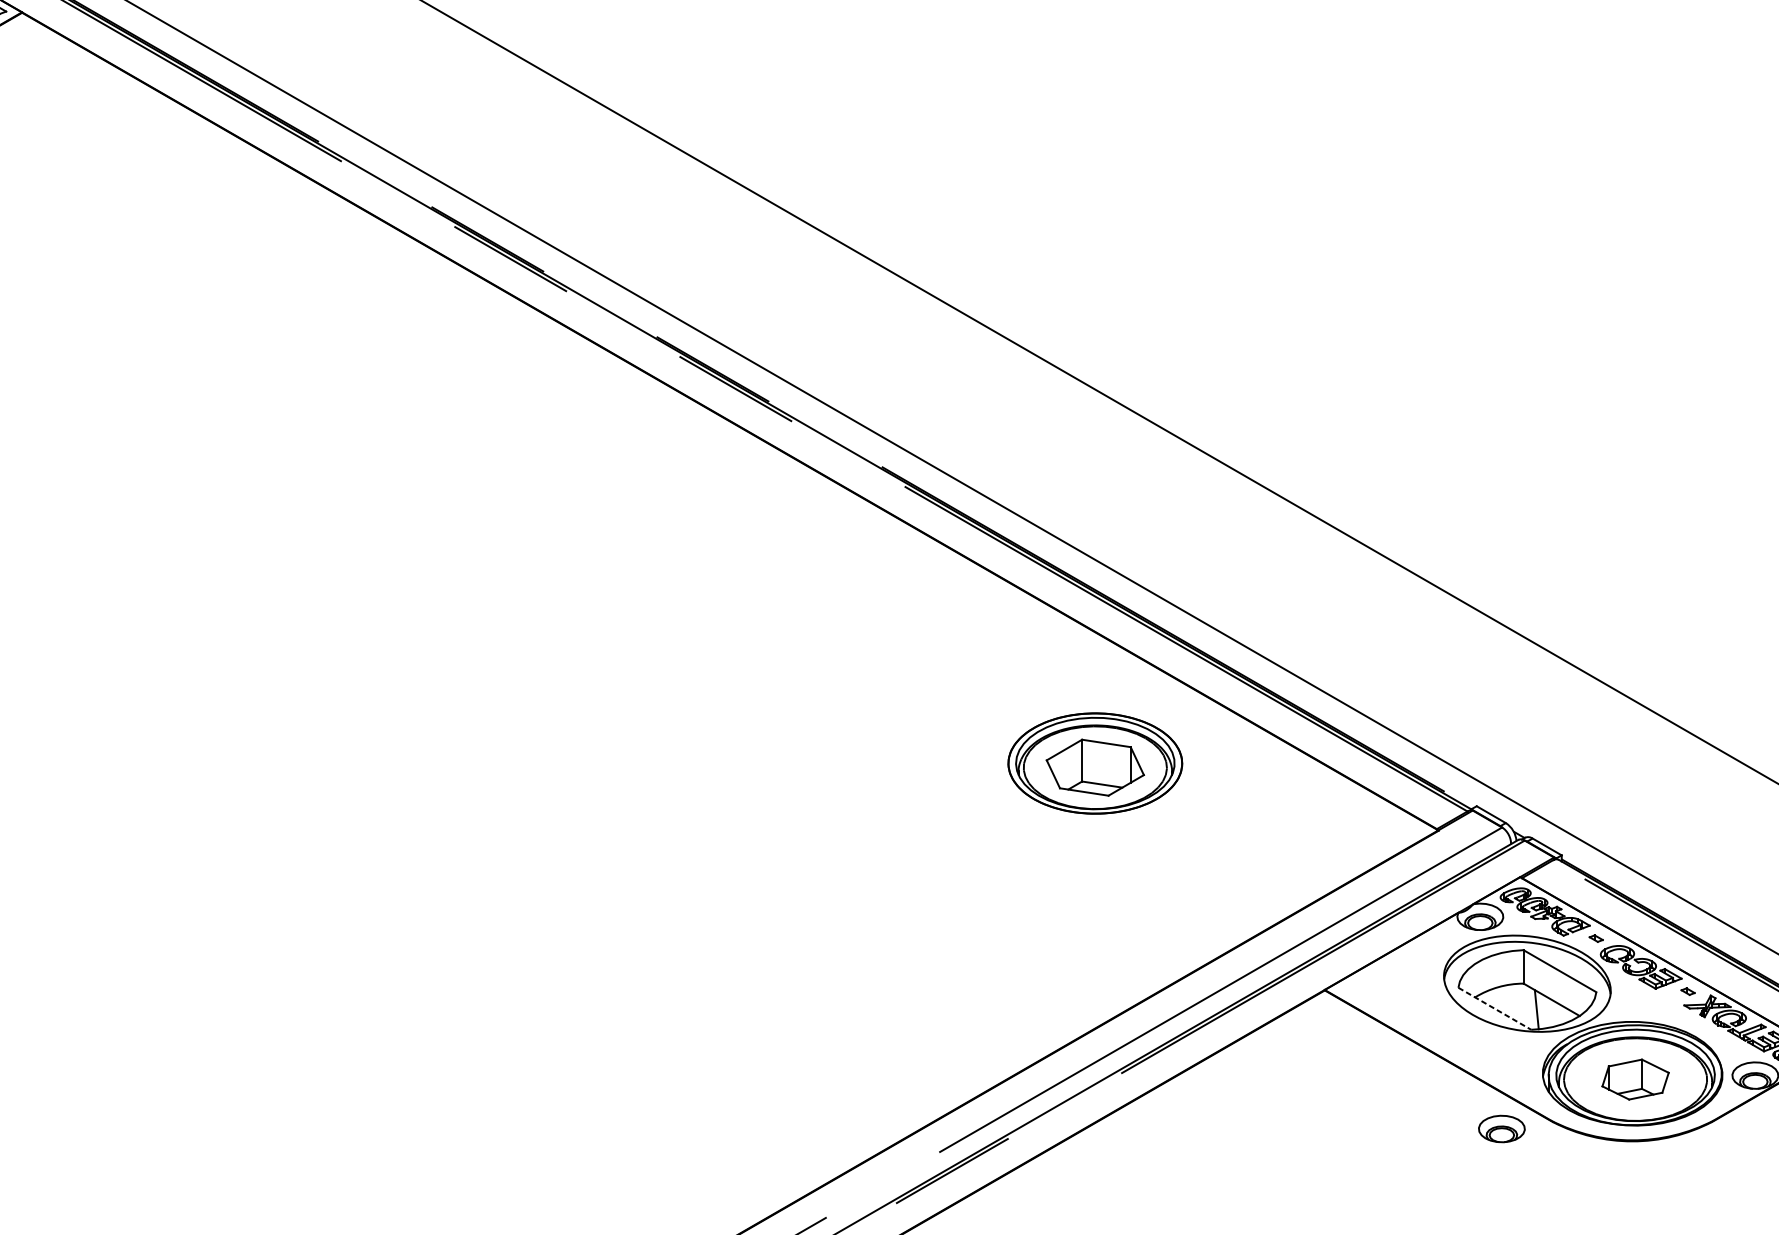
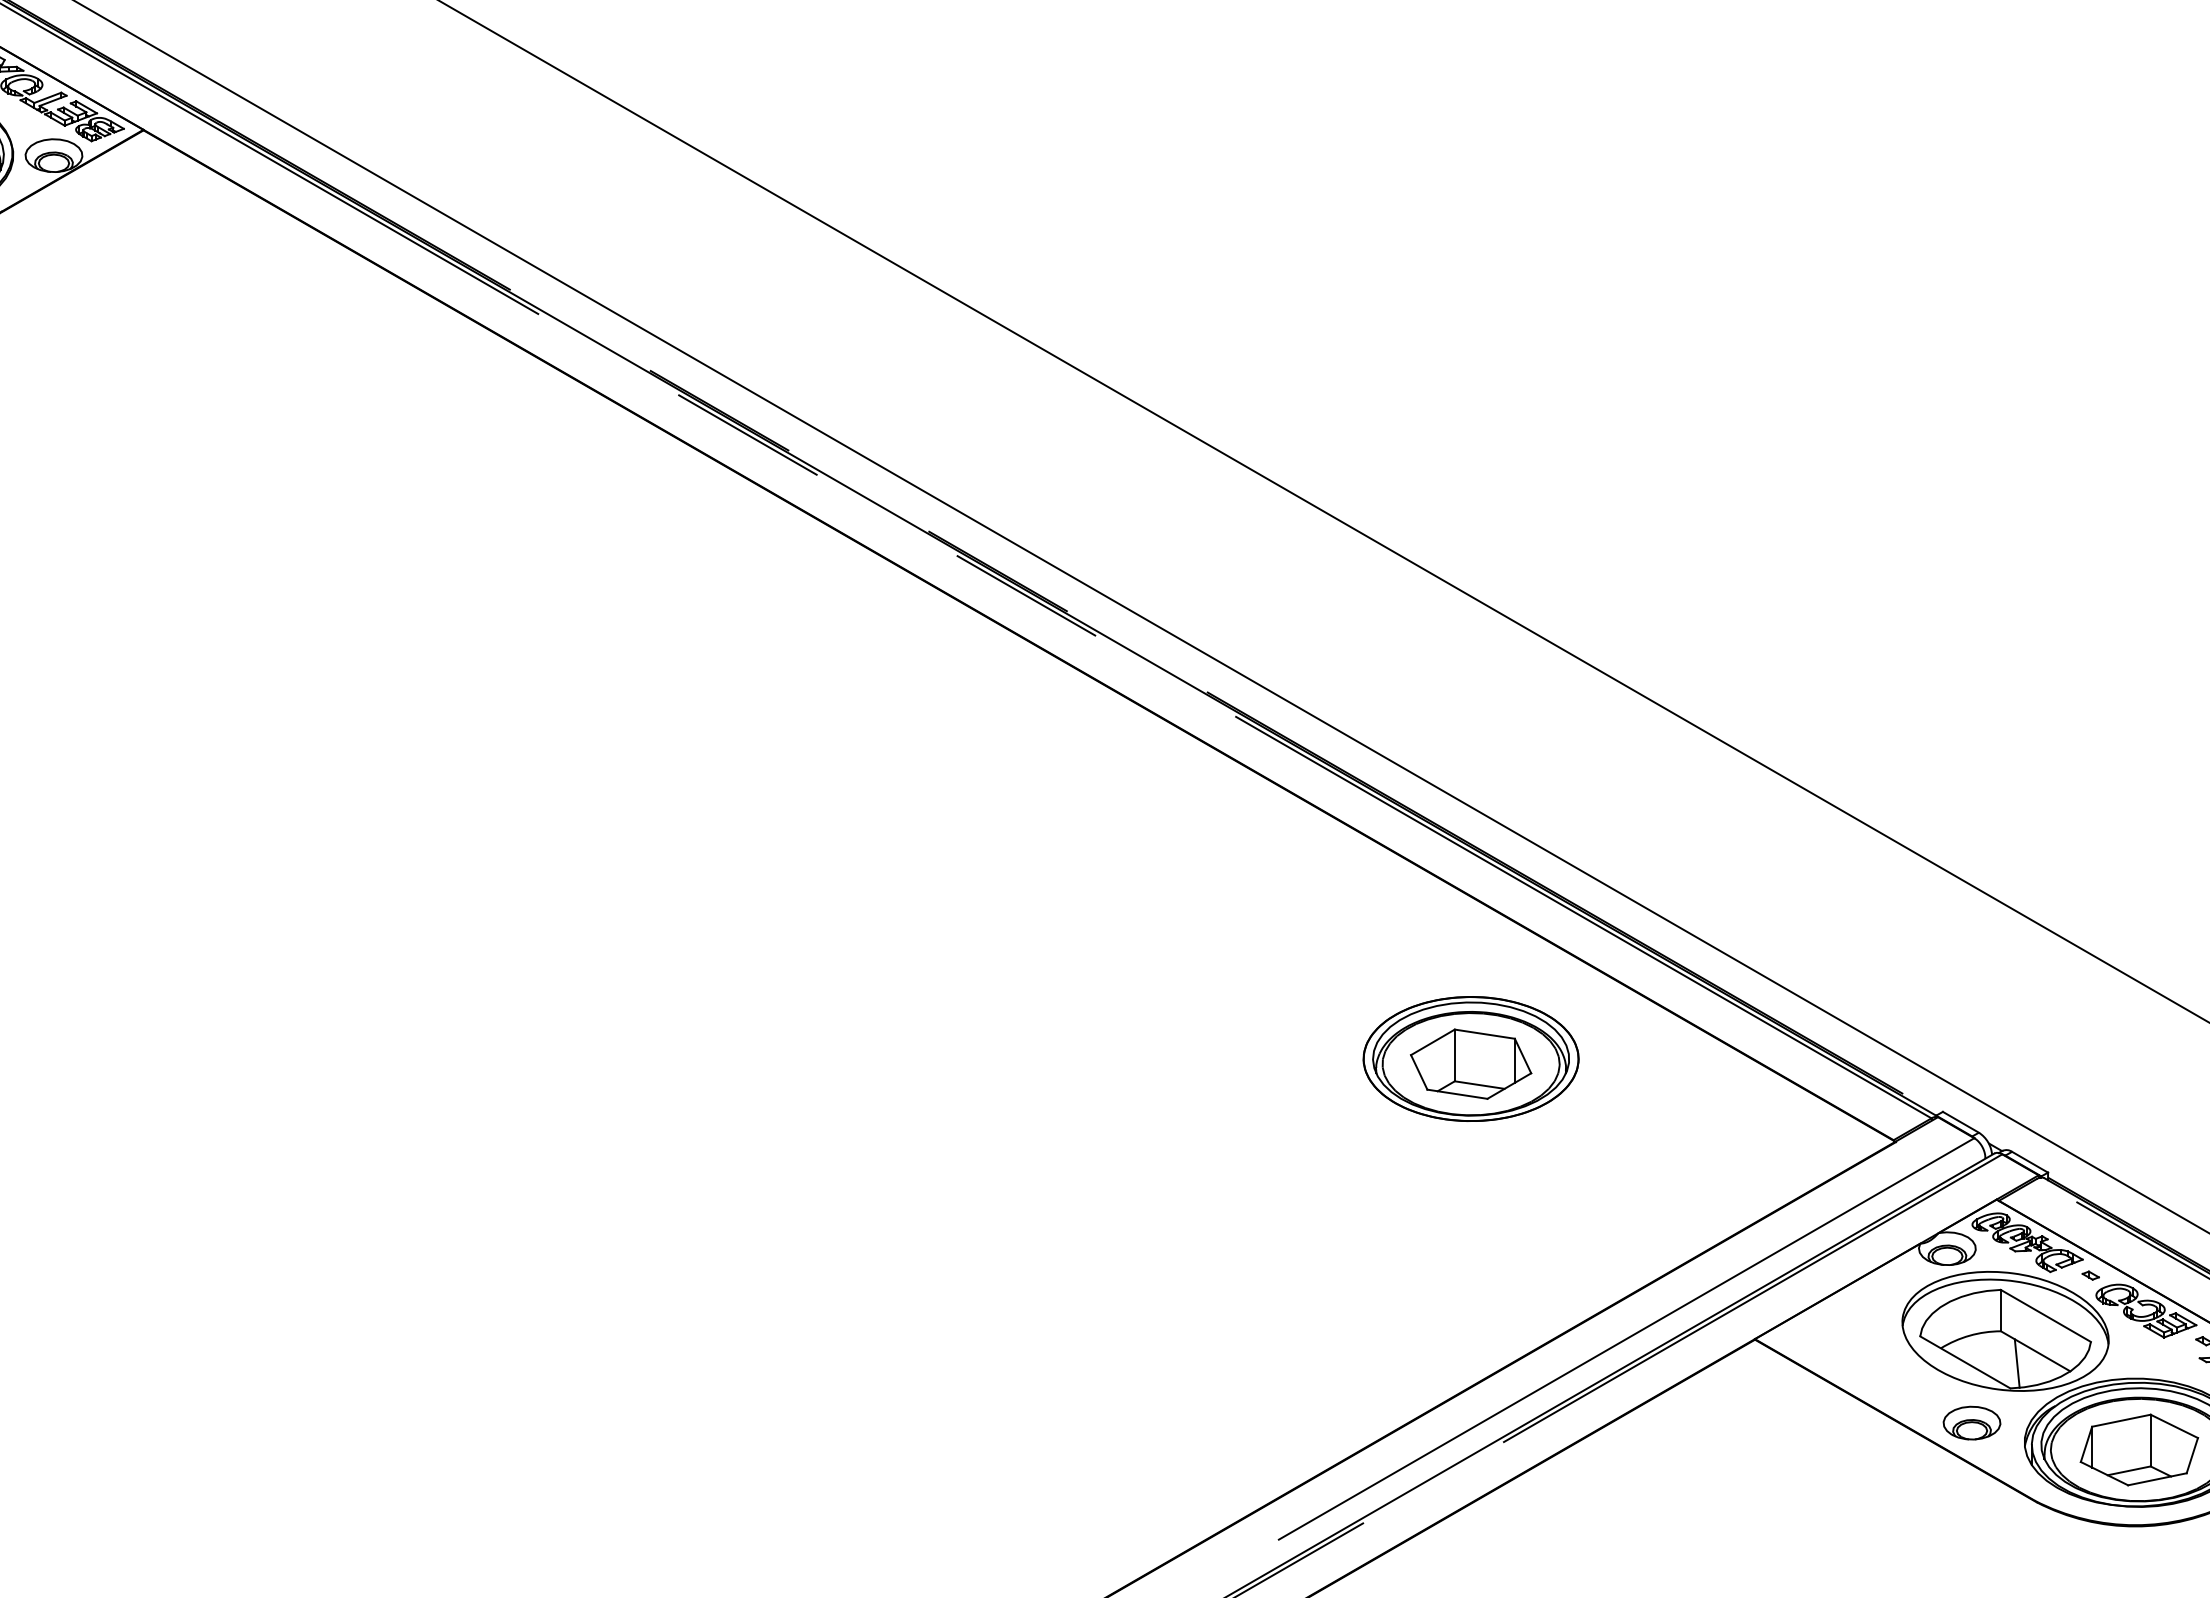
line: (1494, 1008) -> (1965, 1362), dashed -> solid
part: (1635, 1079) -> (2139, 1449), size x1.43
part: (1501, 1128) -> (1971, 1422), moved

